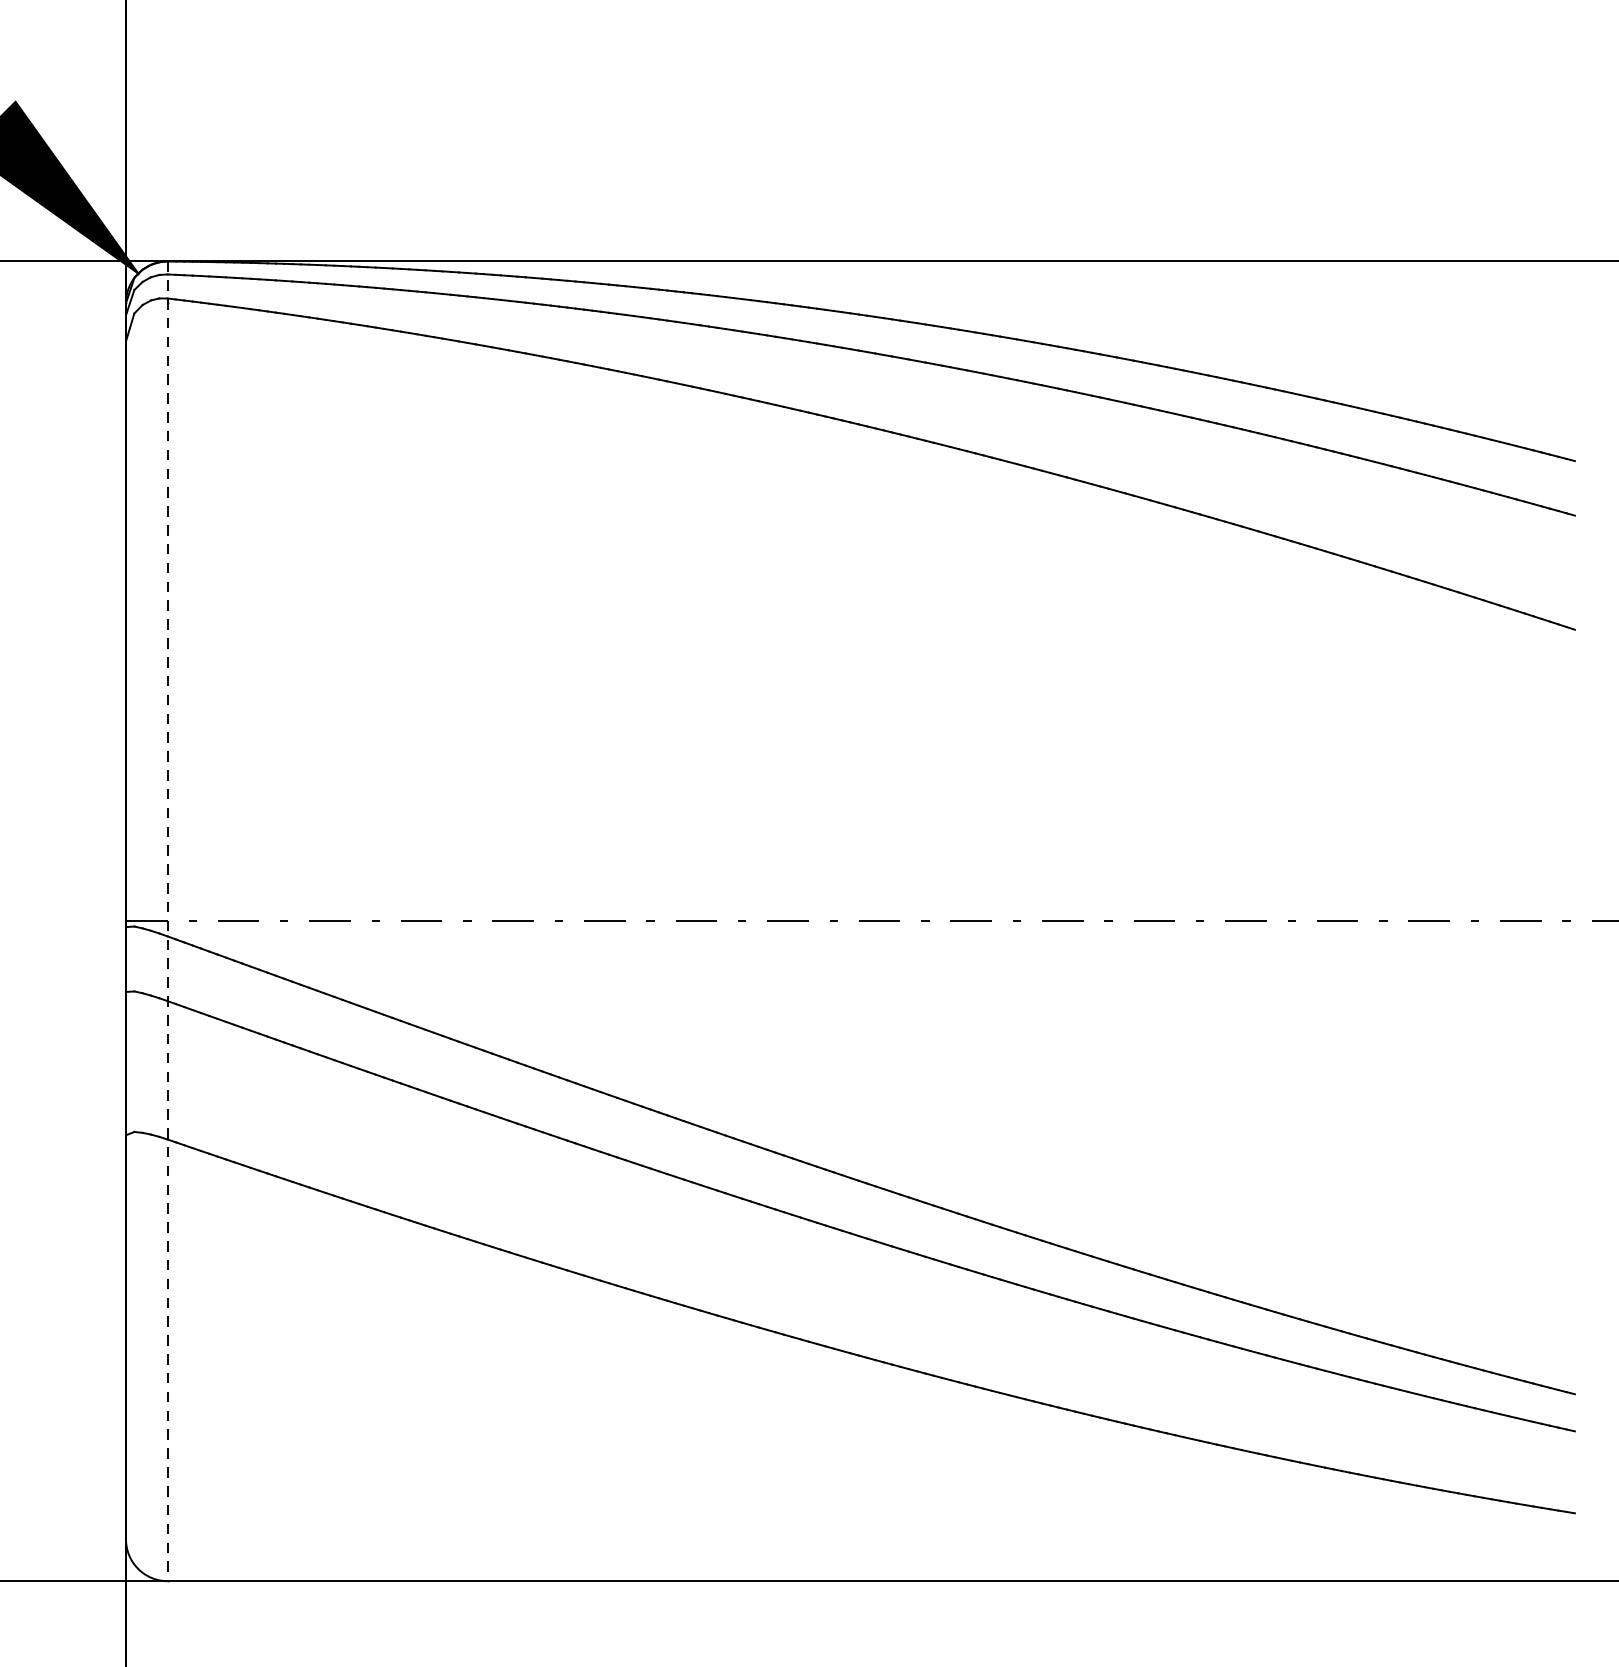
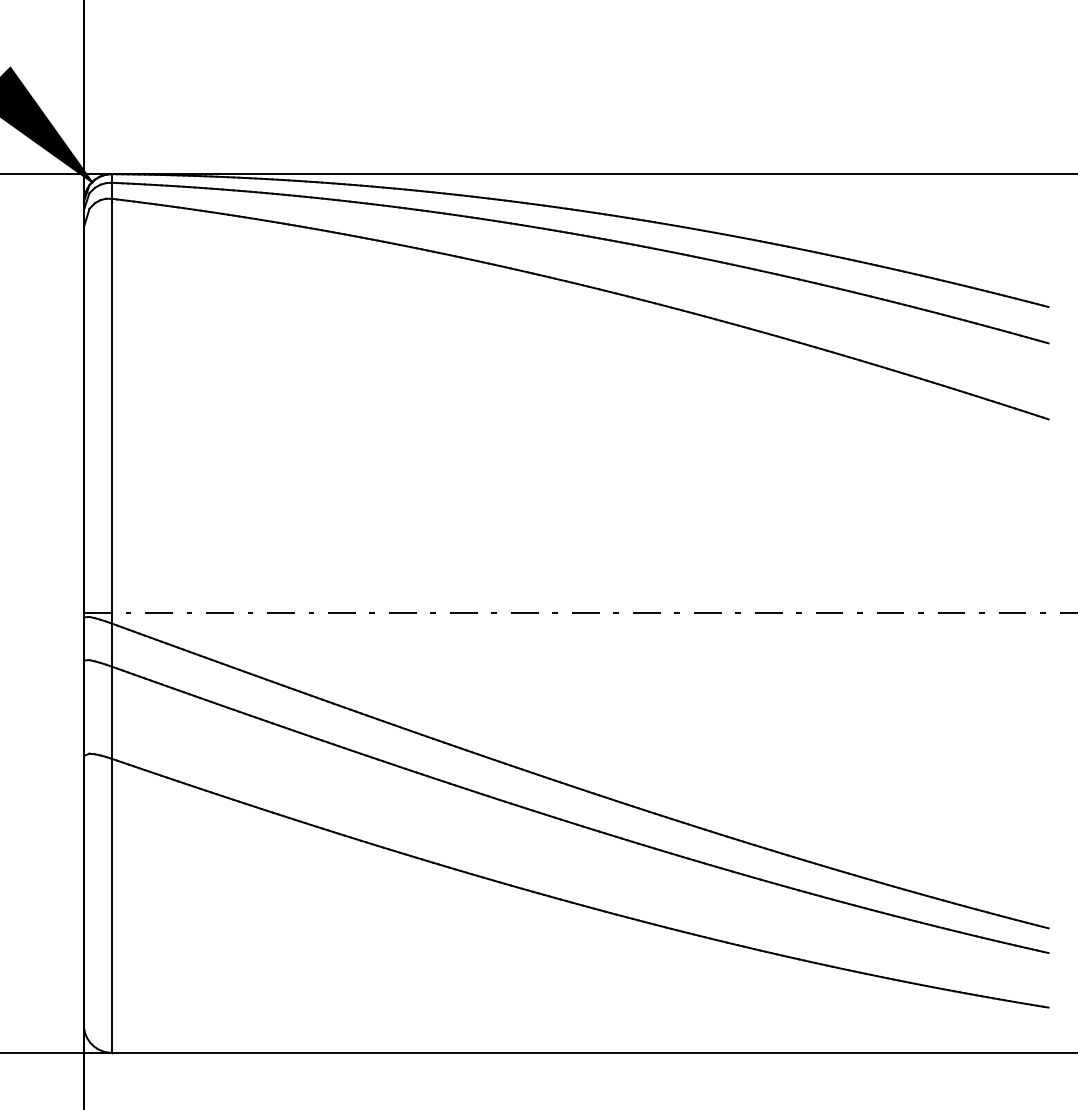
line: (167, 921) -> (111, 613), dashed -> solid

